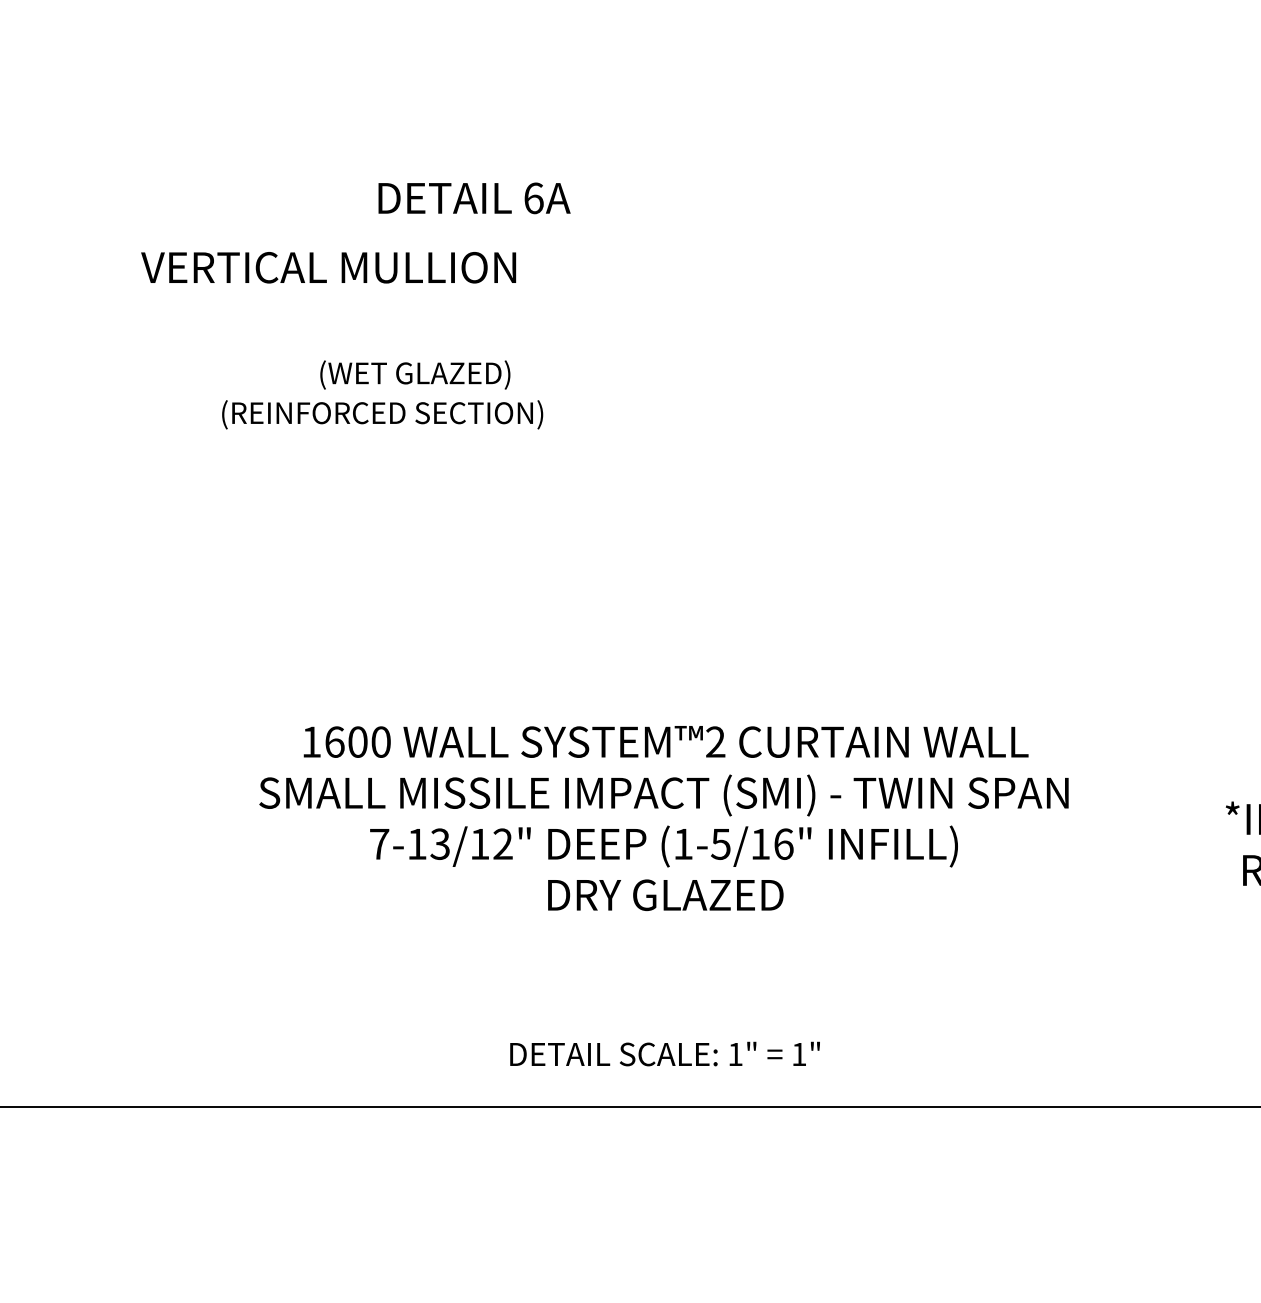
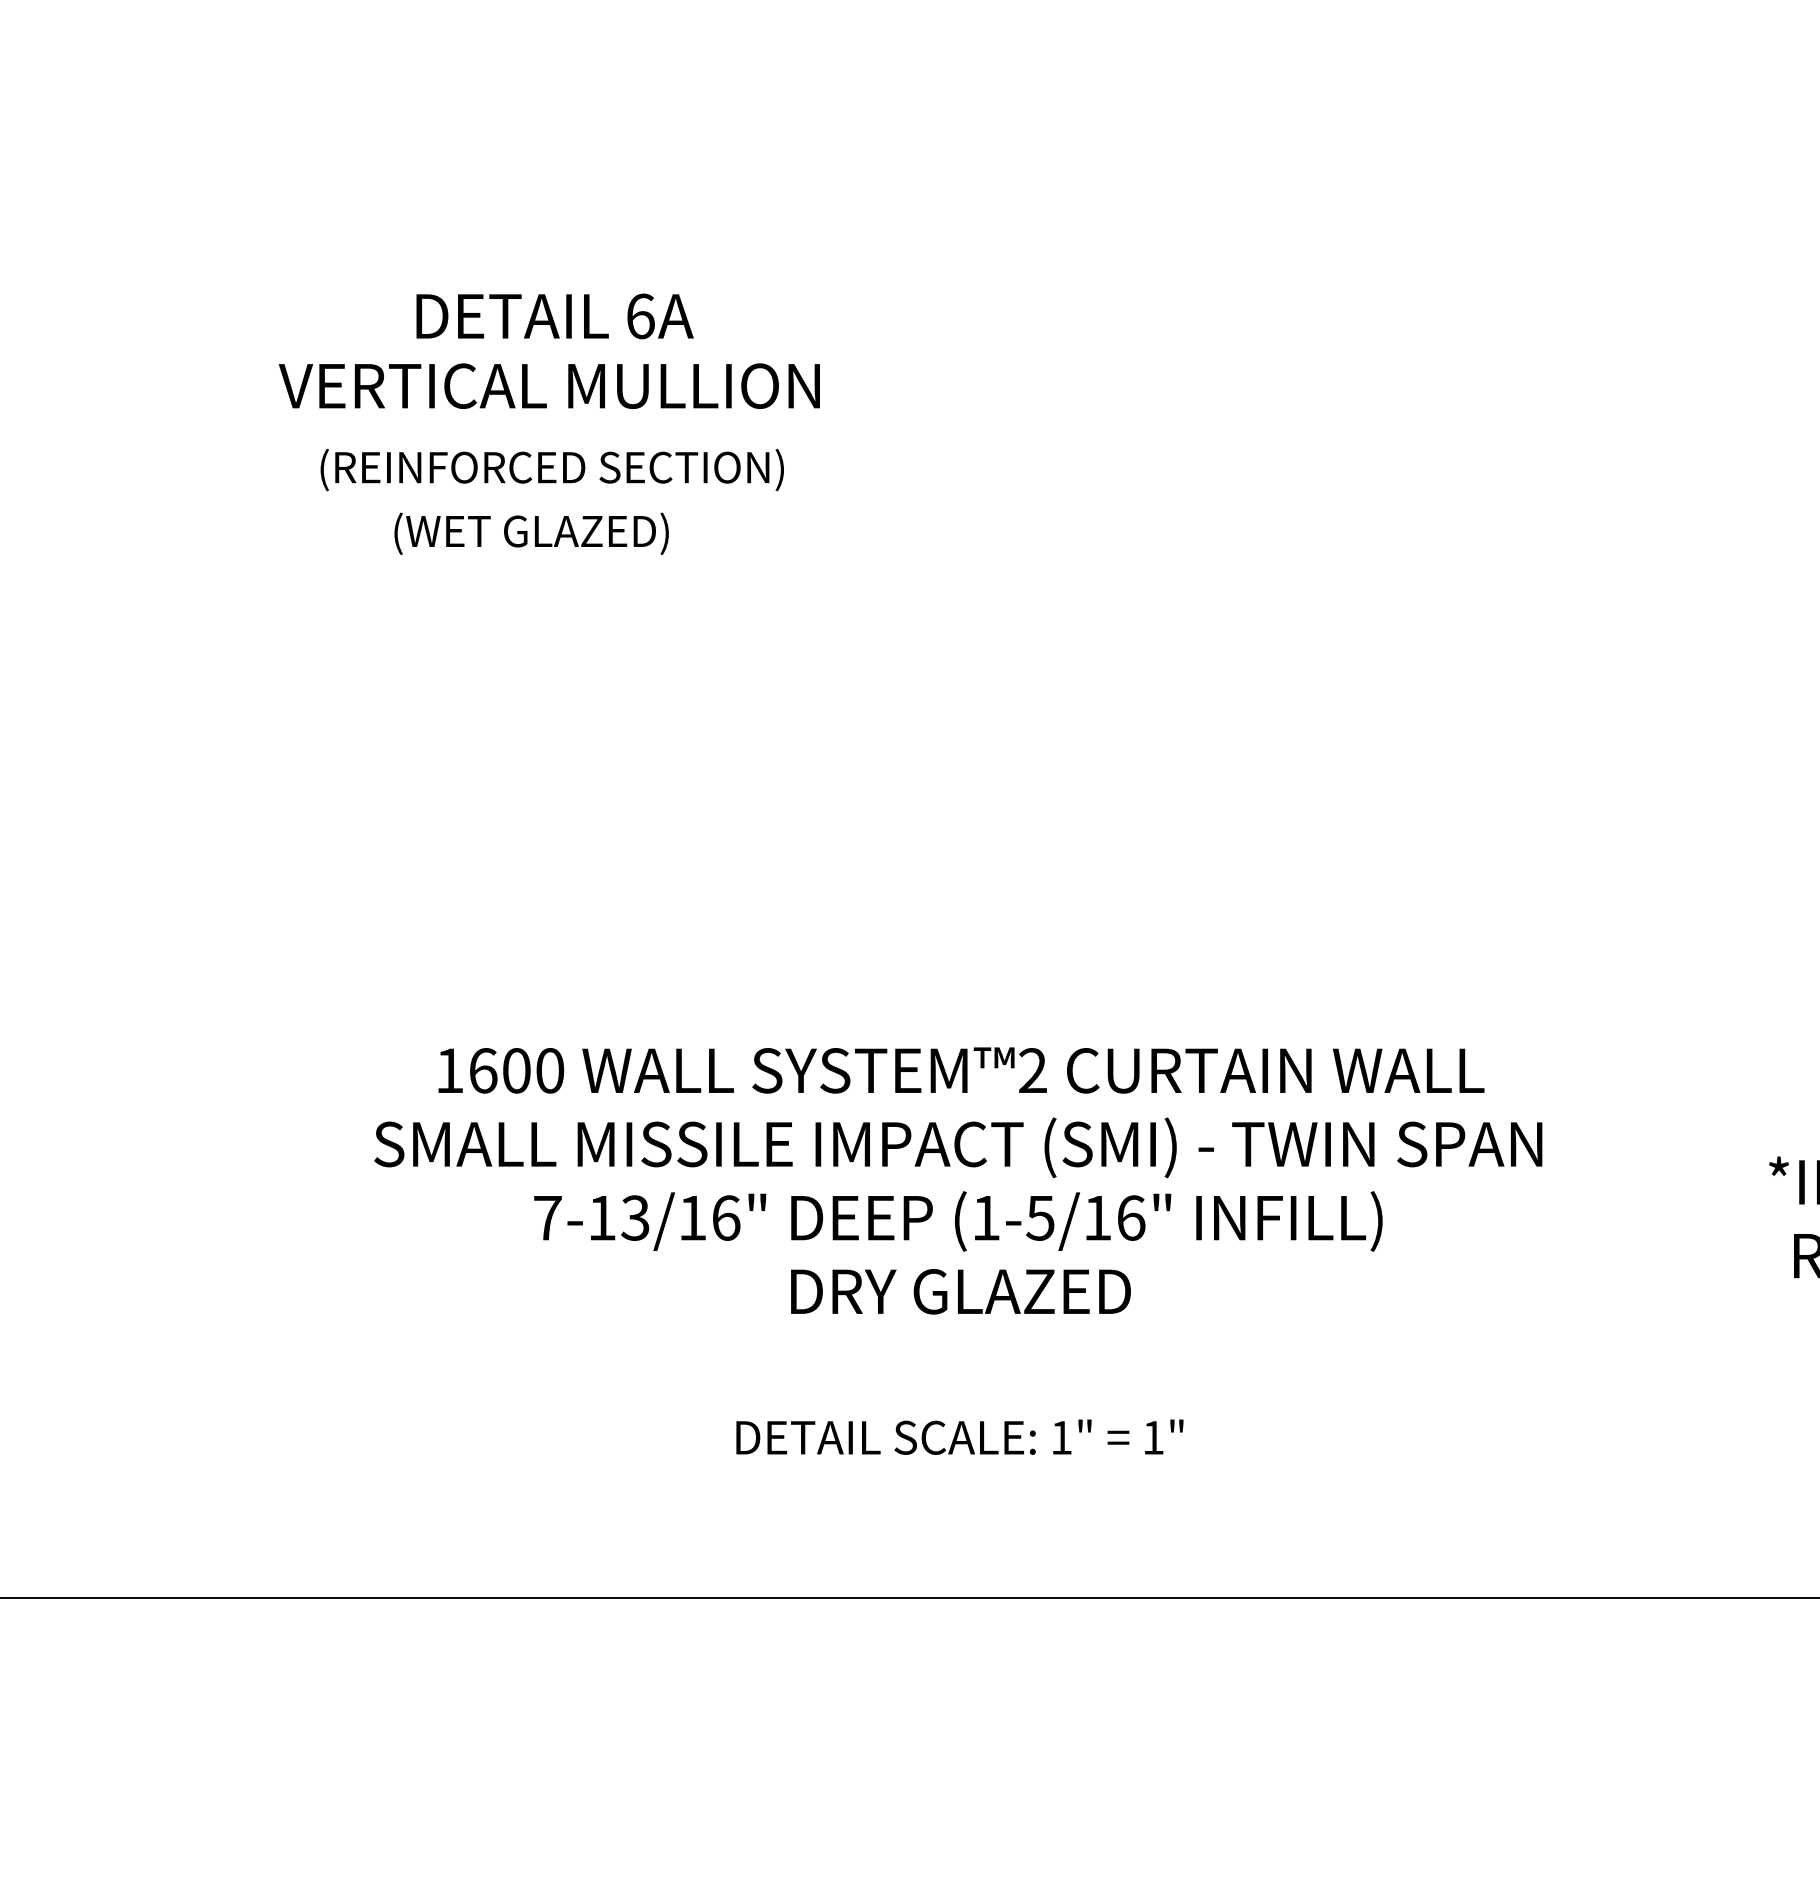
text: (474, 198) -> (554, 316), moved
text: (328, 267) -> (549, 385), moved
text: (415, 374) -> (531, 533), moved
text: (382, 414) -> (552, 469), moved
text: (502, 843) -> (725, 1217), 7-13/12" -> 7-13/16"
text: (664, 1053) -> (959, 1436), moved

